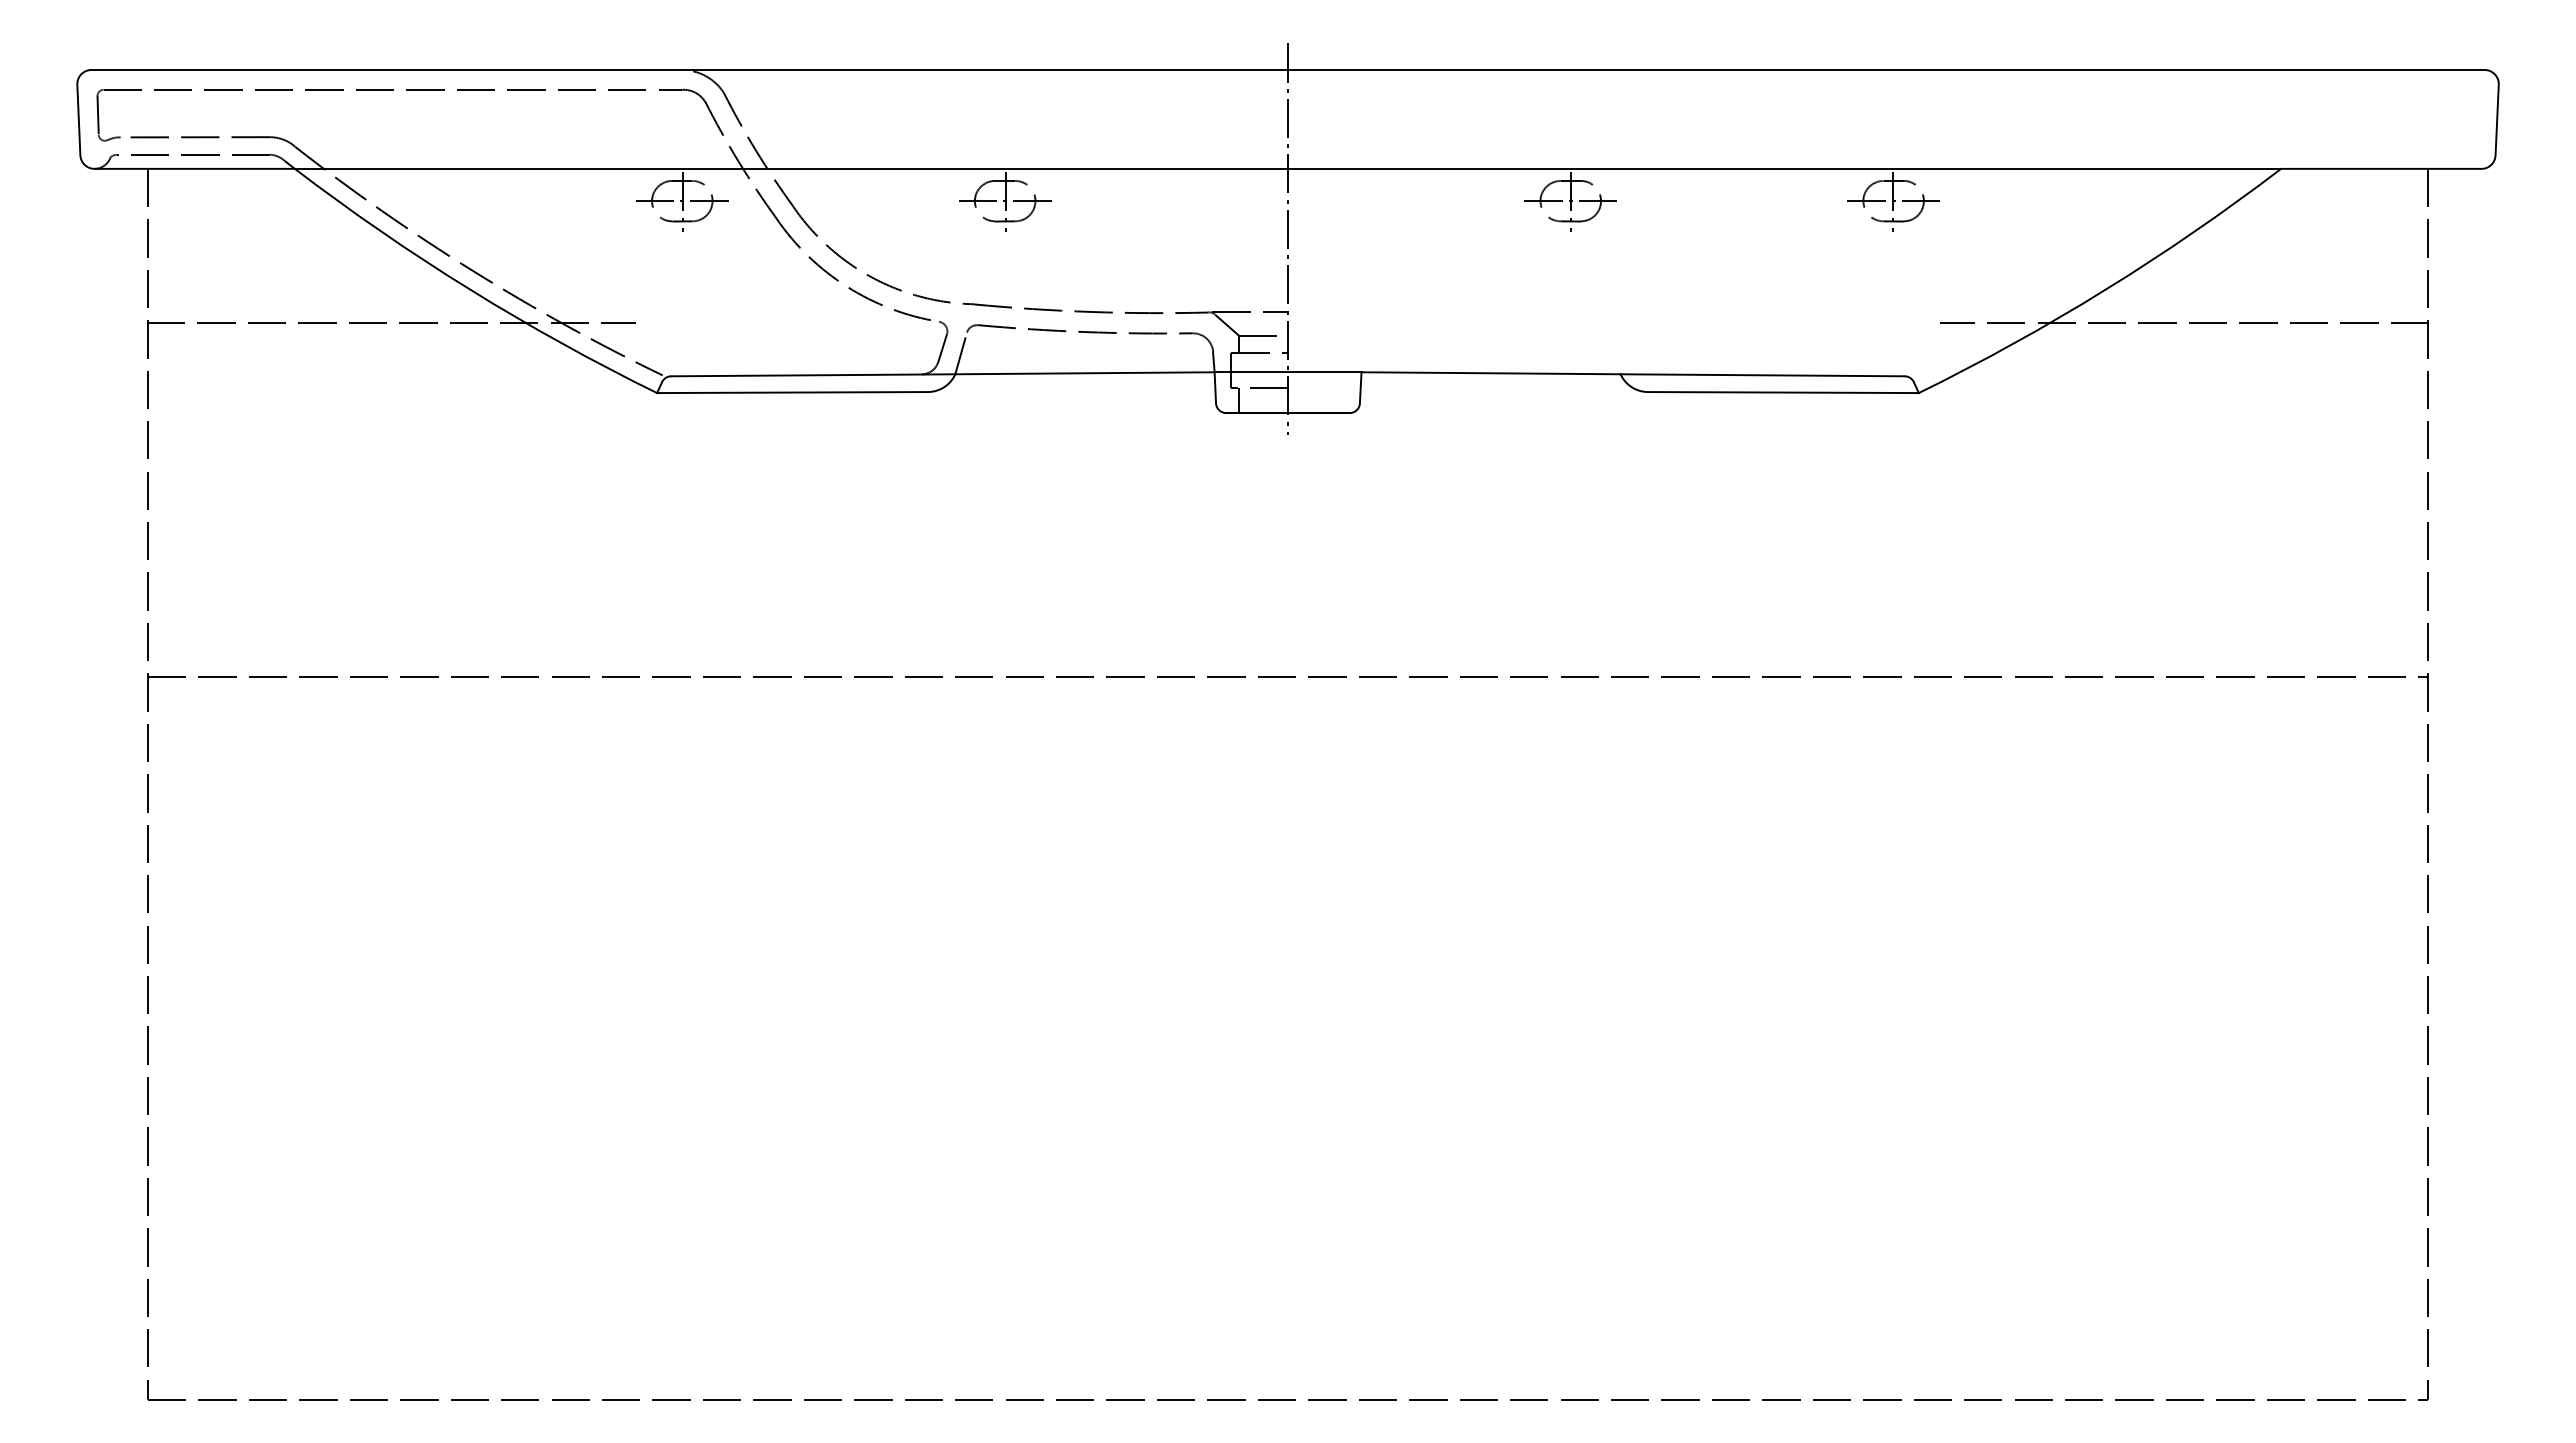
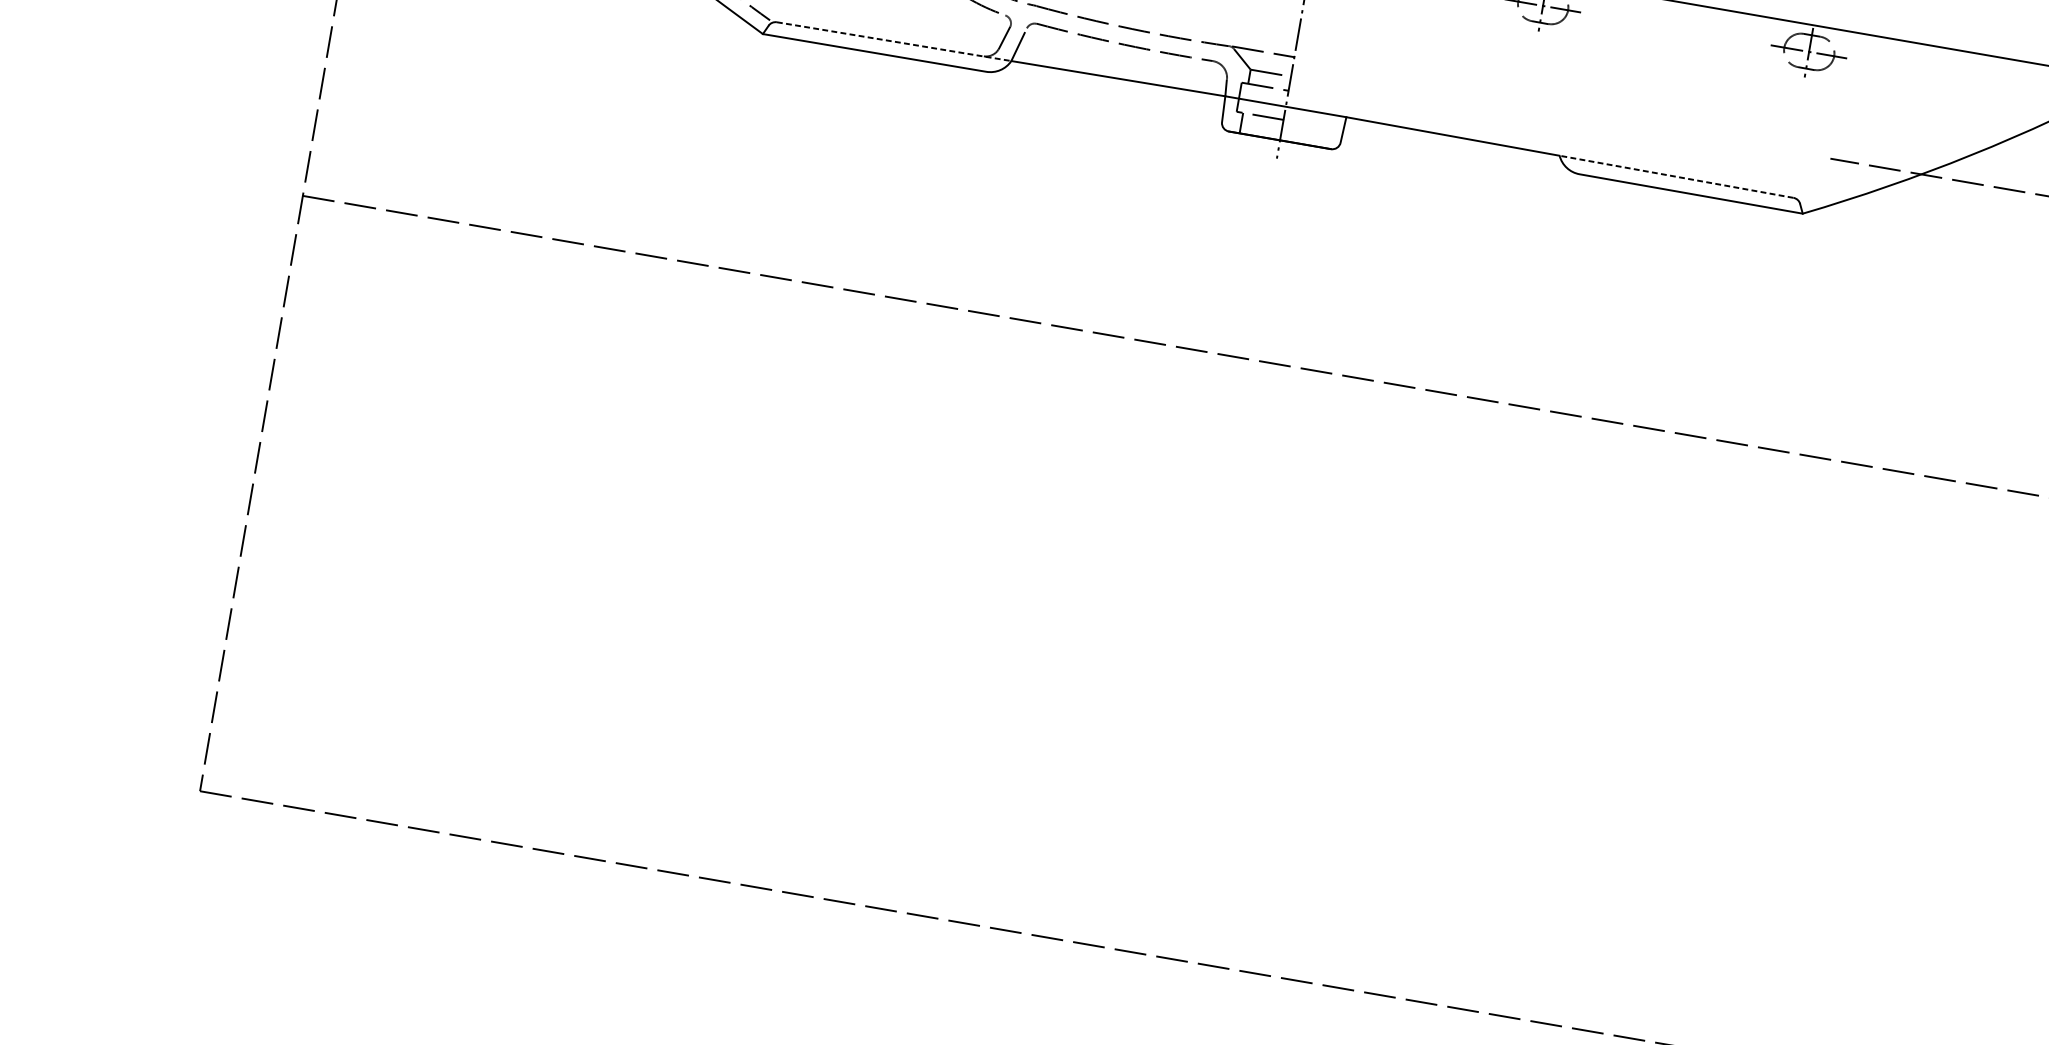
line: (813, 375) -> (894, 41), solid -> dashed
line: (1762, 375) -> (1676, 176), solid -> dashed

